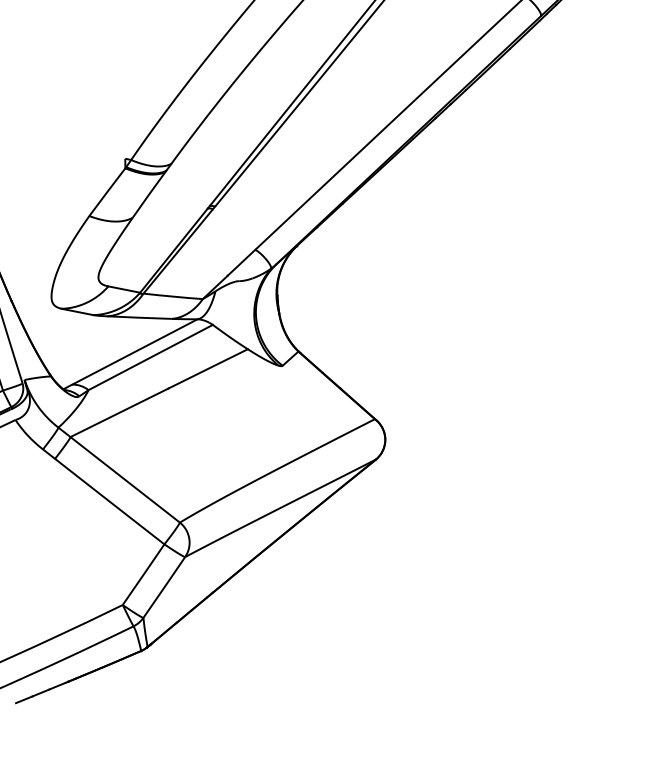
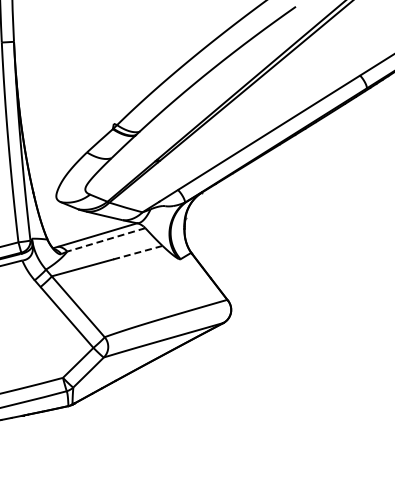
line: (150, 356) -> (106, 239), solid -> dashed
line: (207, 368) -> (137, 252), solid -> dashed

